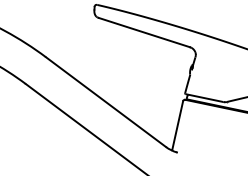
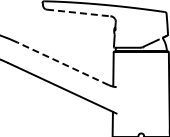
line: (143, 33) -> (78, 13), solid -> dashed
line: (105, 101) -> (62, 63), solid -> dashed

